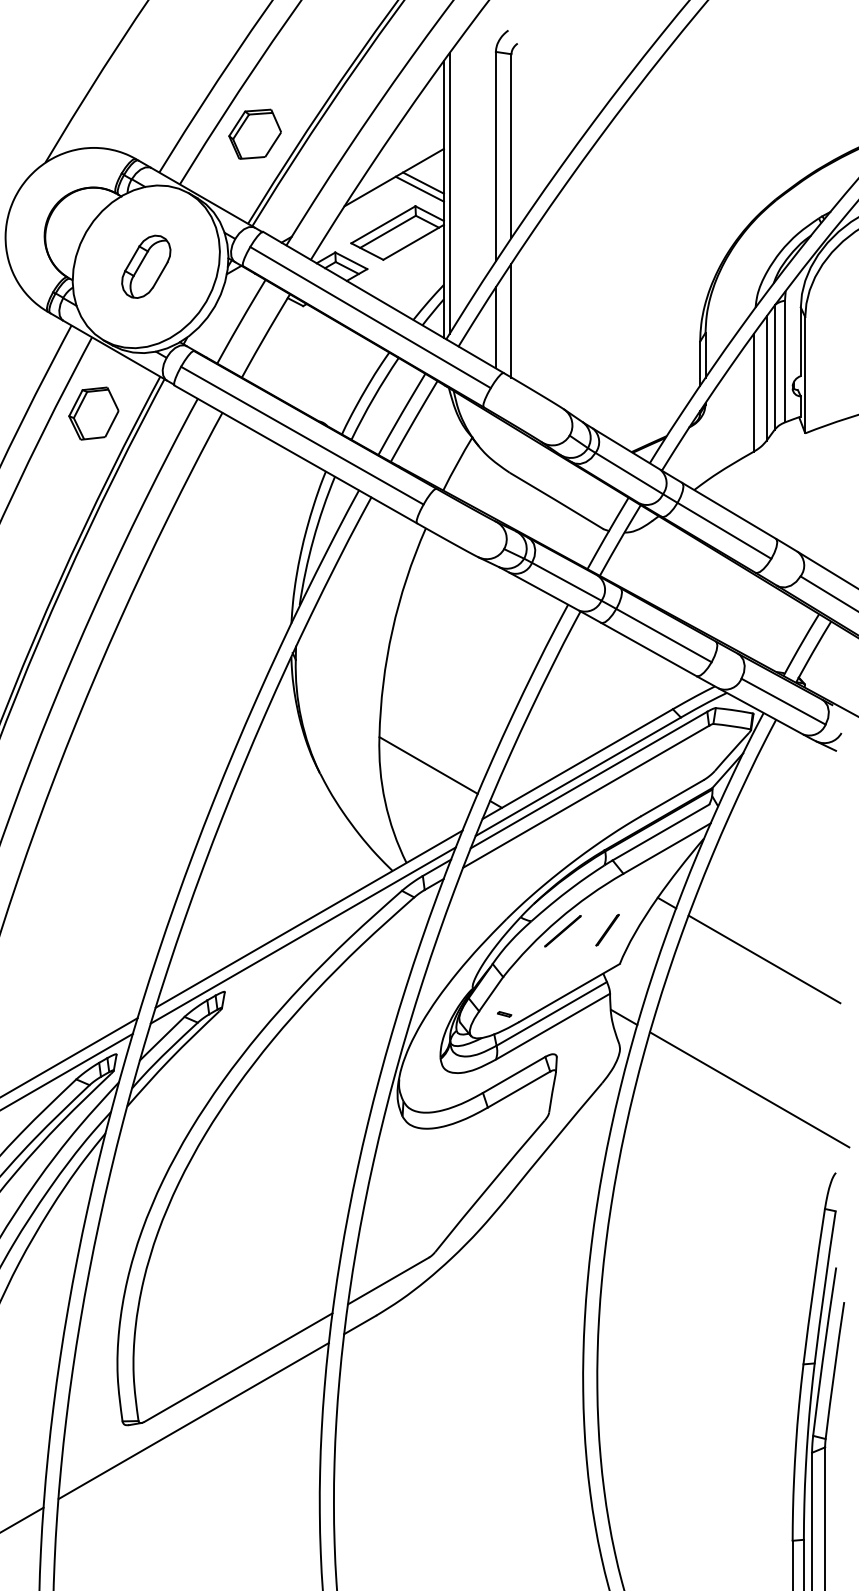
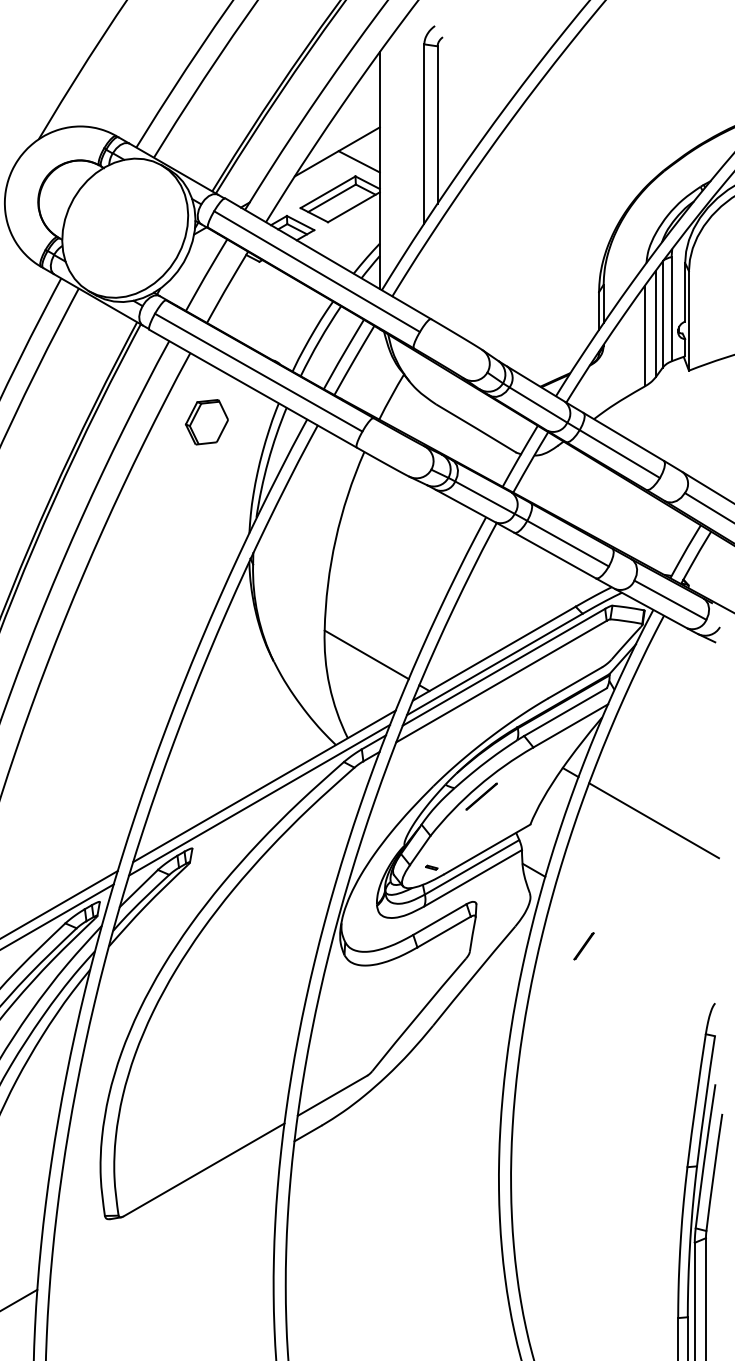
part: (254, 133) -> (217, 114), removed
line: (423, 182) -> (362, 156), removed
line: (449, 192) -> (384, 164), removed
part: (146, 266) -> (125, 227), removed
line: (511, 320) -> (437, 274), removed
line: (495, 327) -> (423, 280), removed
part: (93, 413) -> (206, 422), moved
line: (607, 930) -> (583, 946), moved
line: (749, 1089) -> (641, 932), removed
line: (193, 1421) -> (165, 1216), removed

